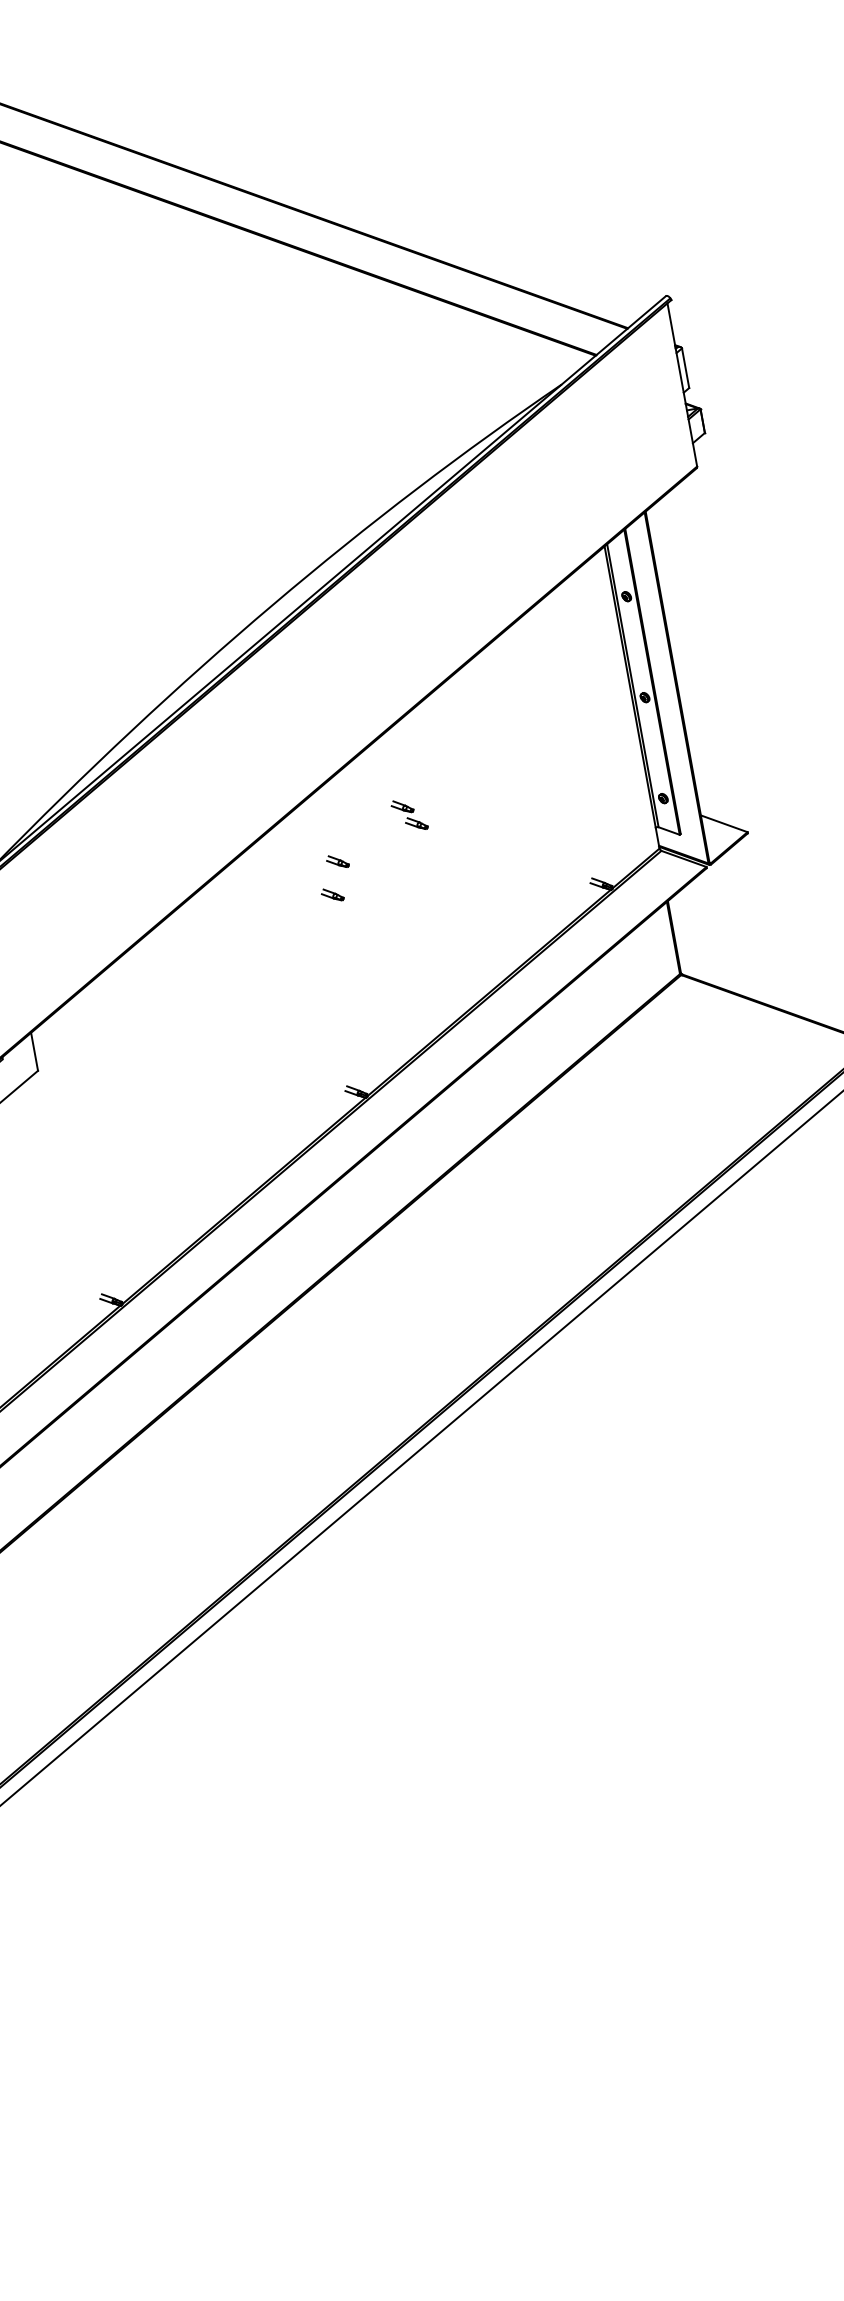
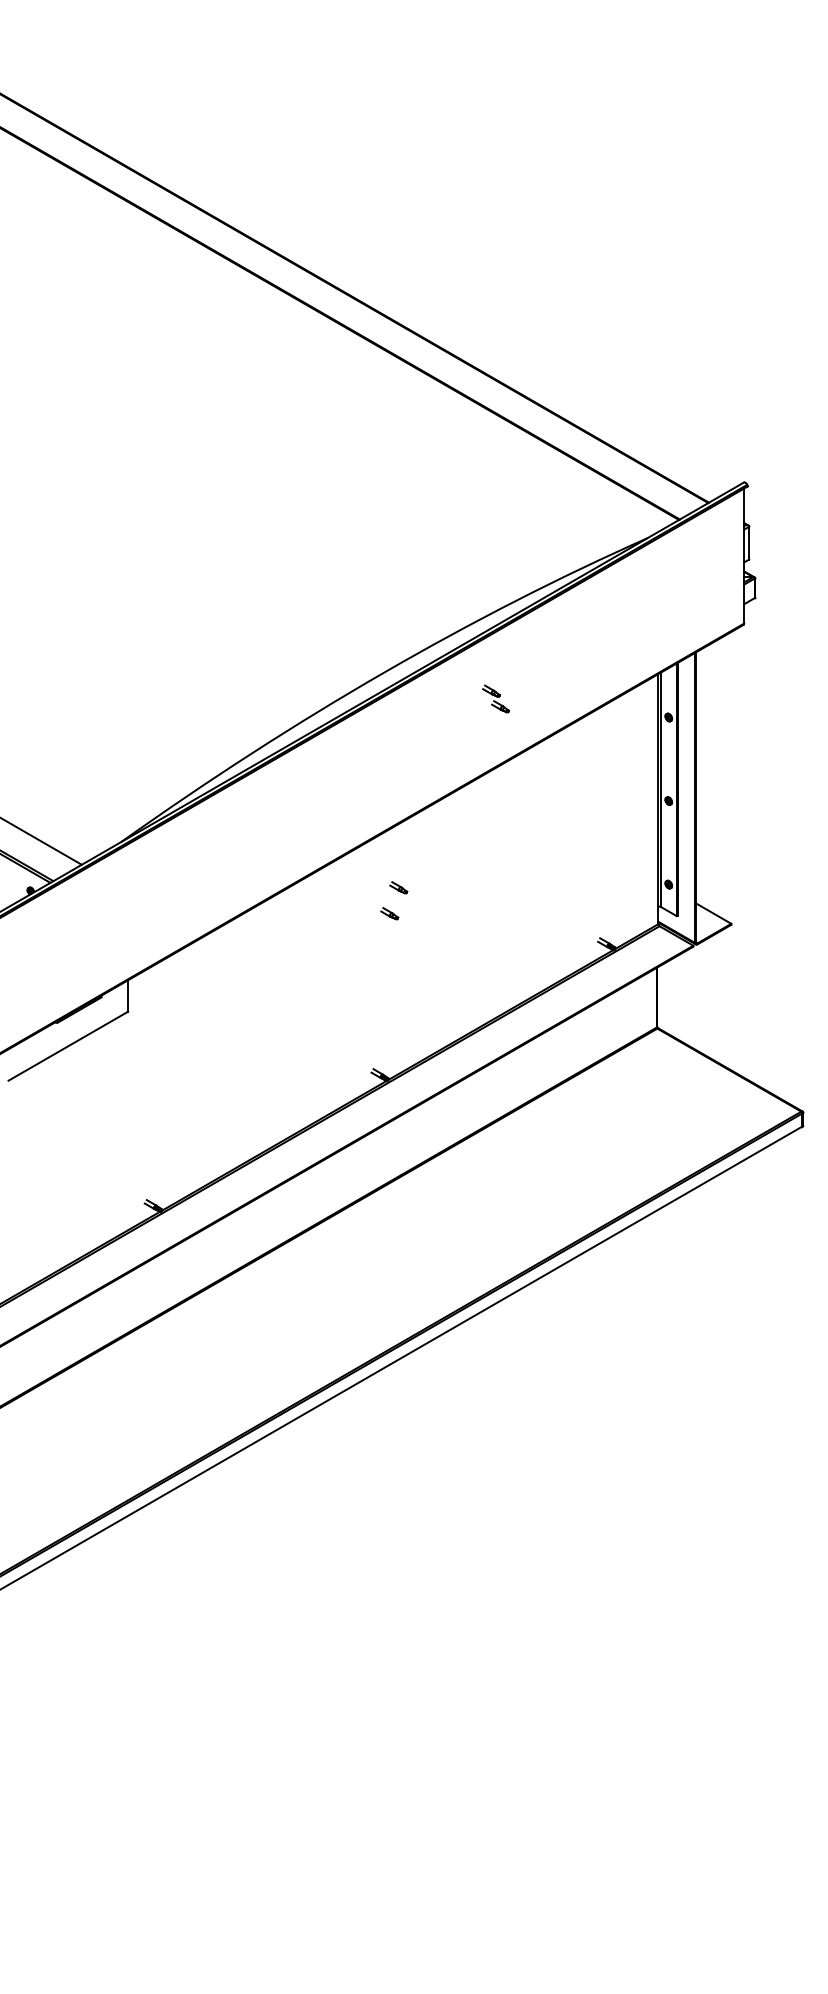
part: (408, 814) -> (495, 698), moved

